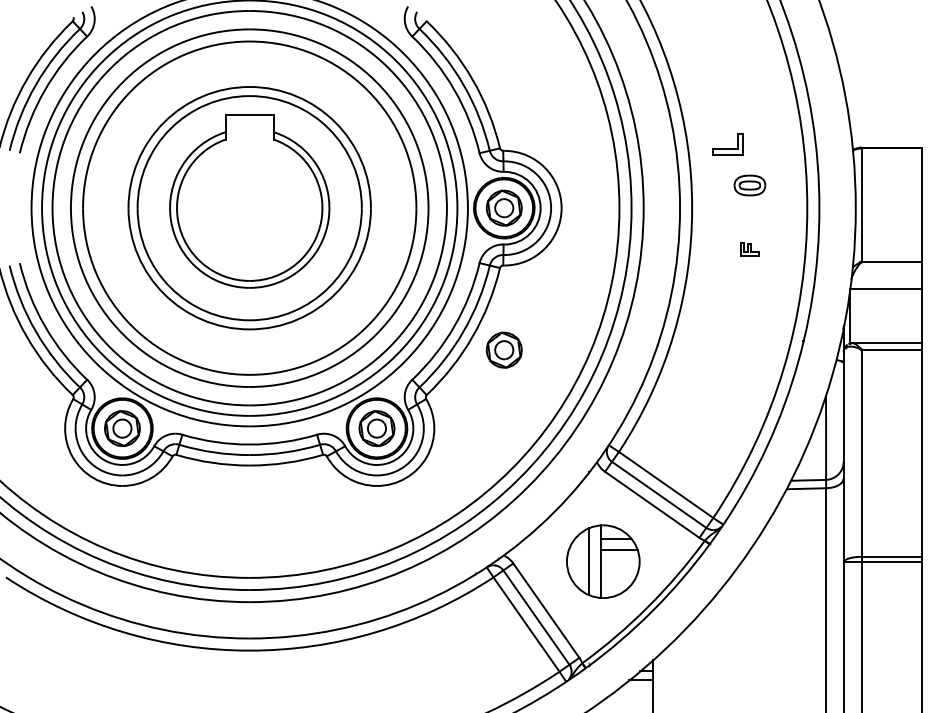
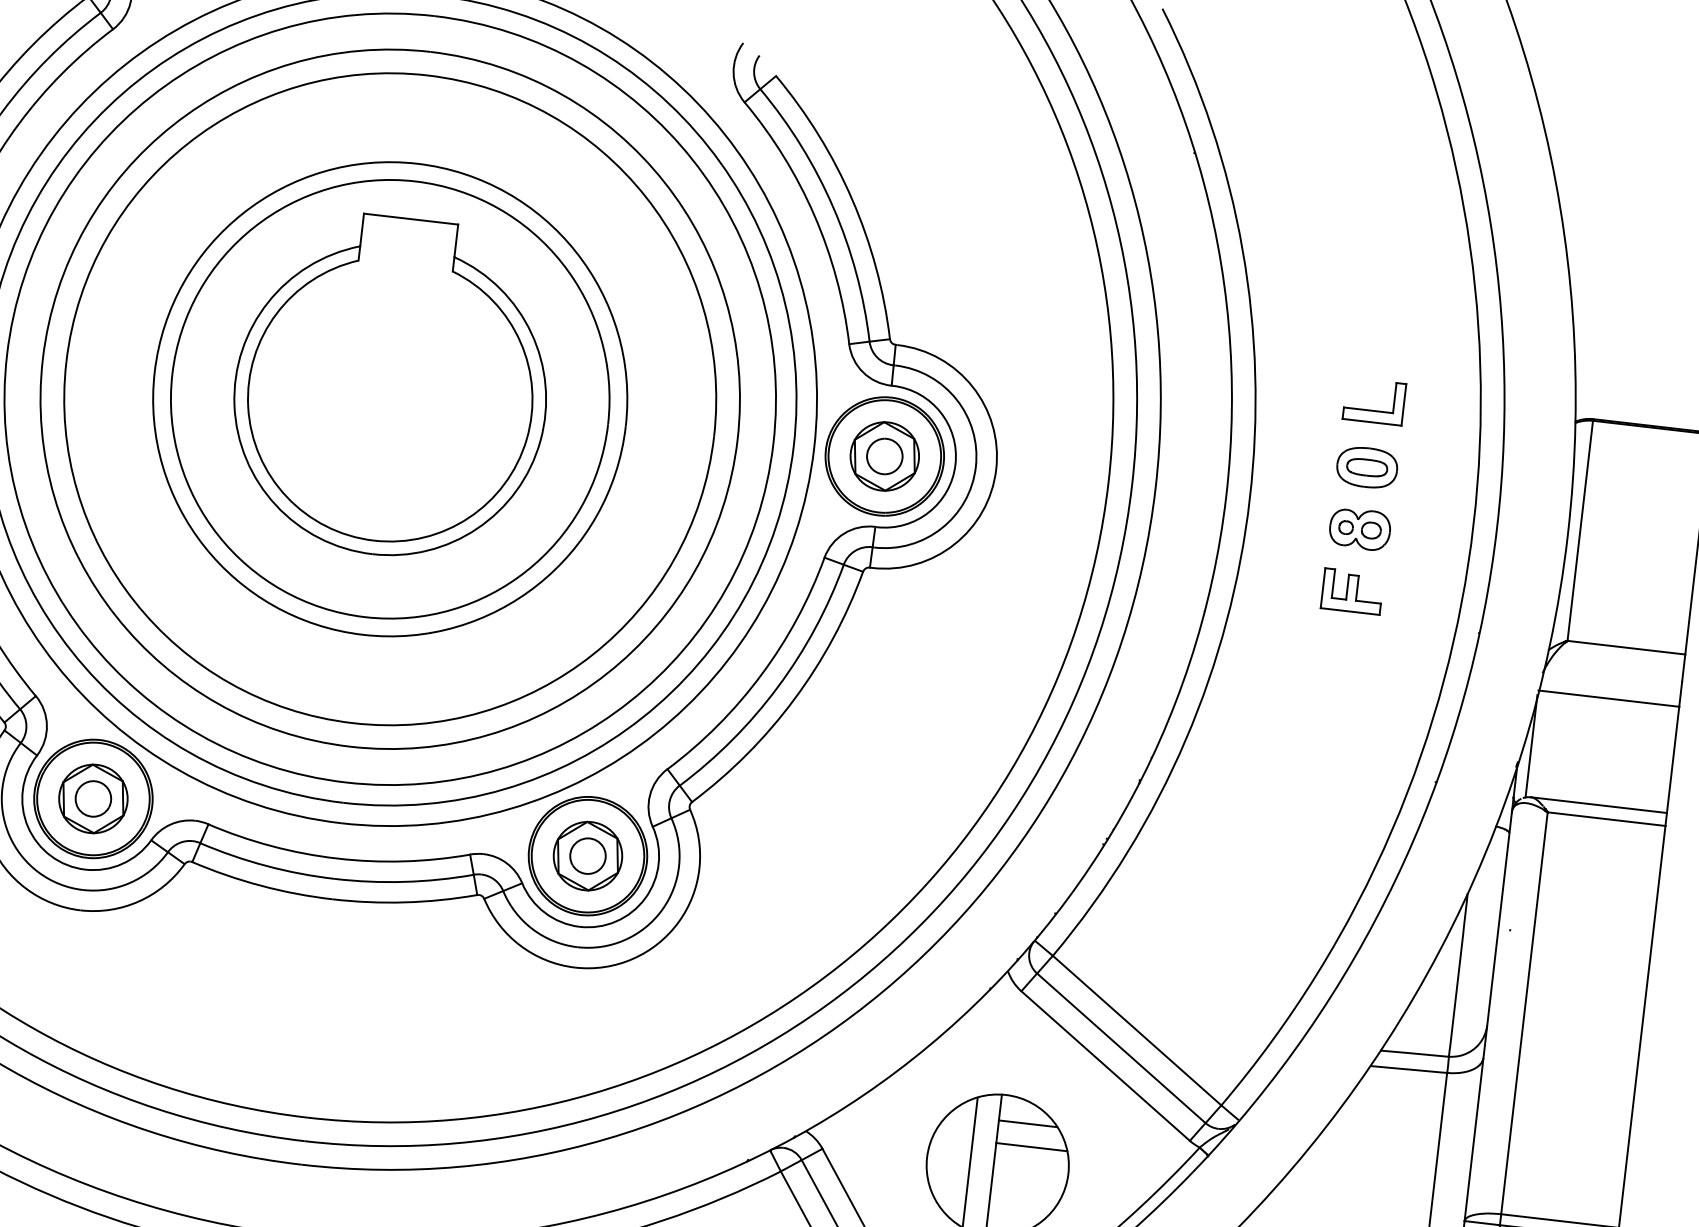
part: (727, 144) -> (1374, 401), moved
part: (749, 216) -> (1359, 527), added
part: (749, 249) -> (1351, 591), size x1.67
part: (503, 349) -> (851, 730), removed

